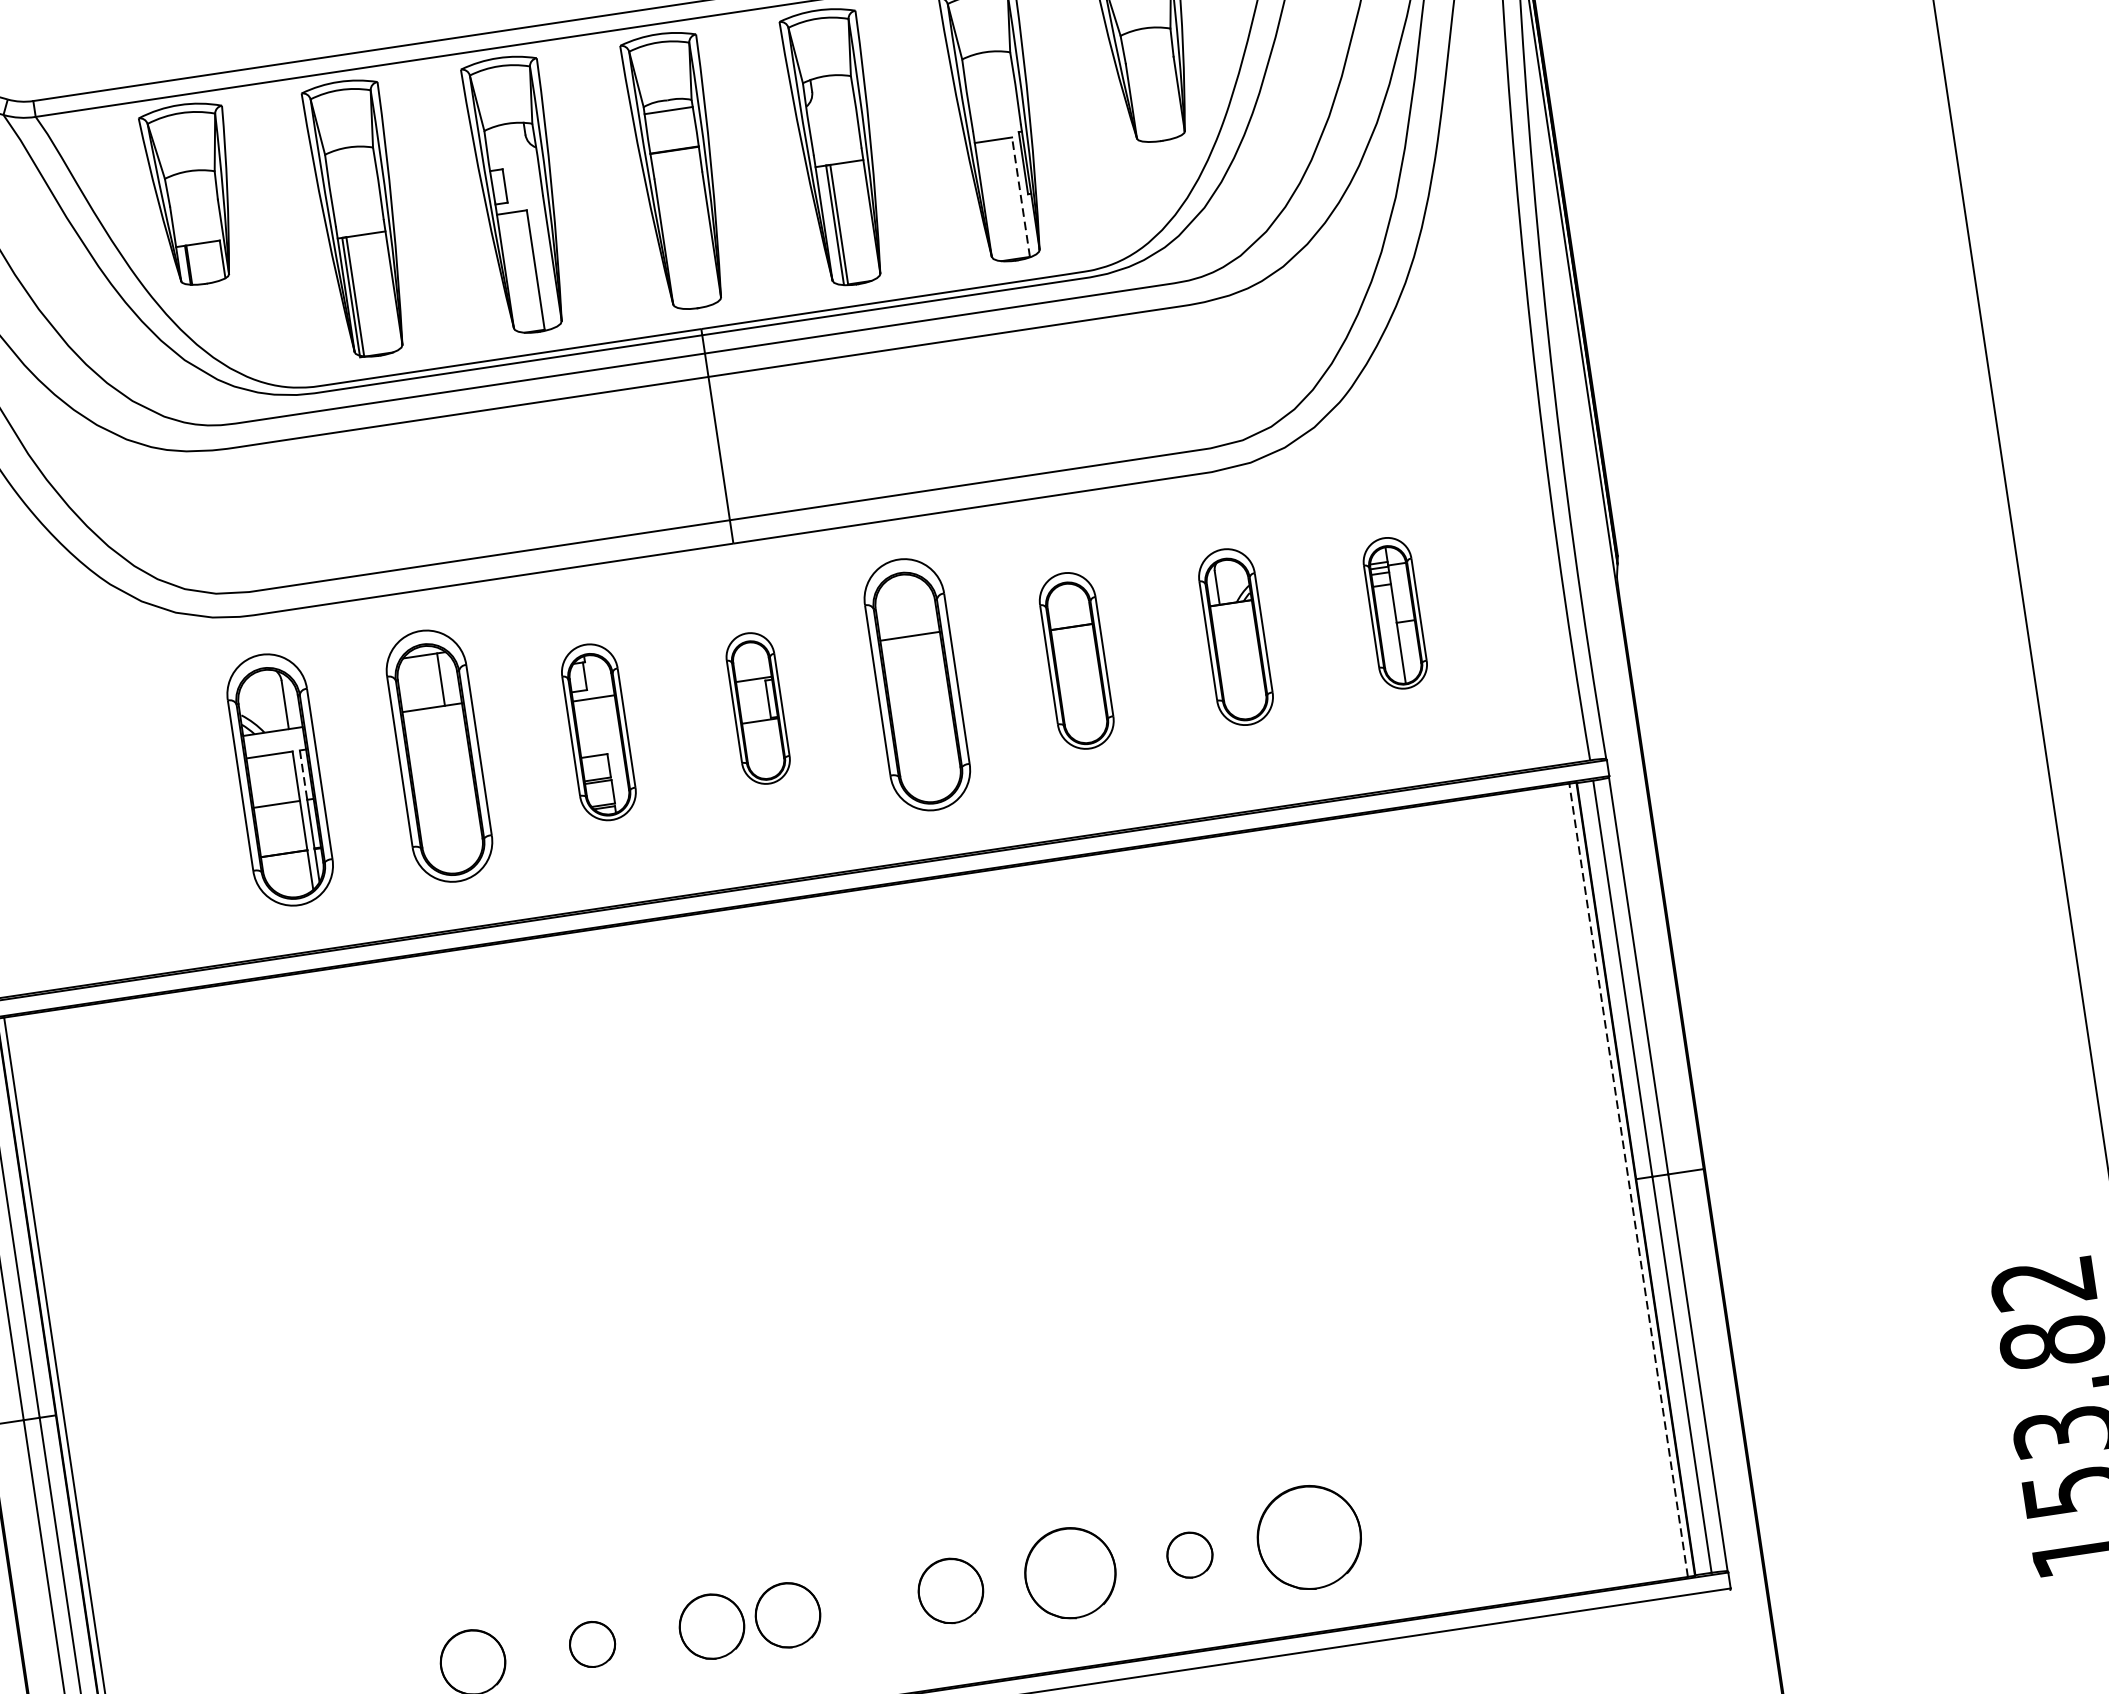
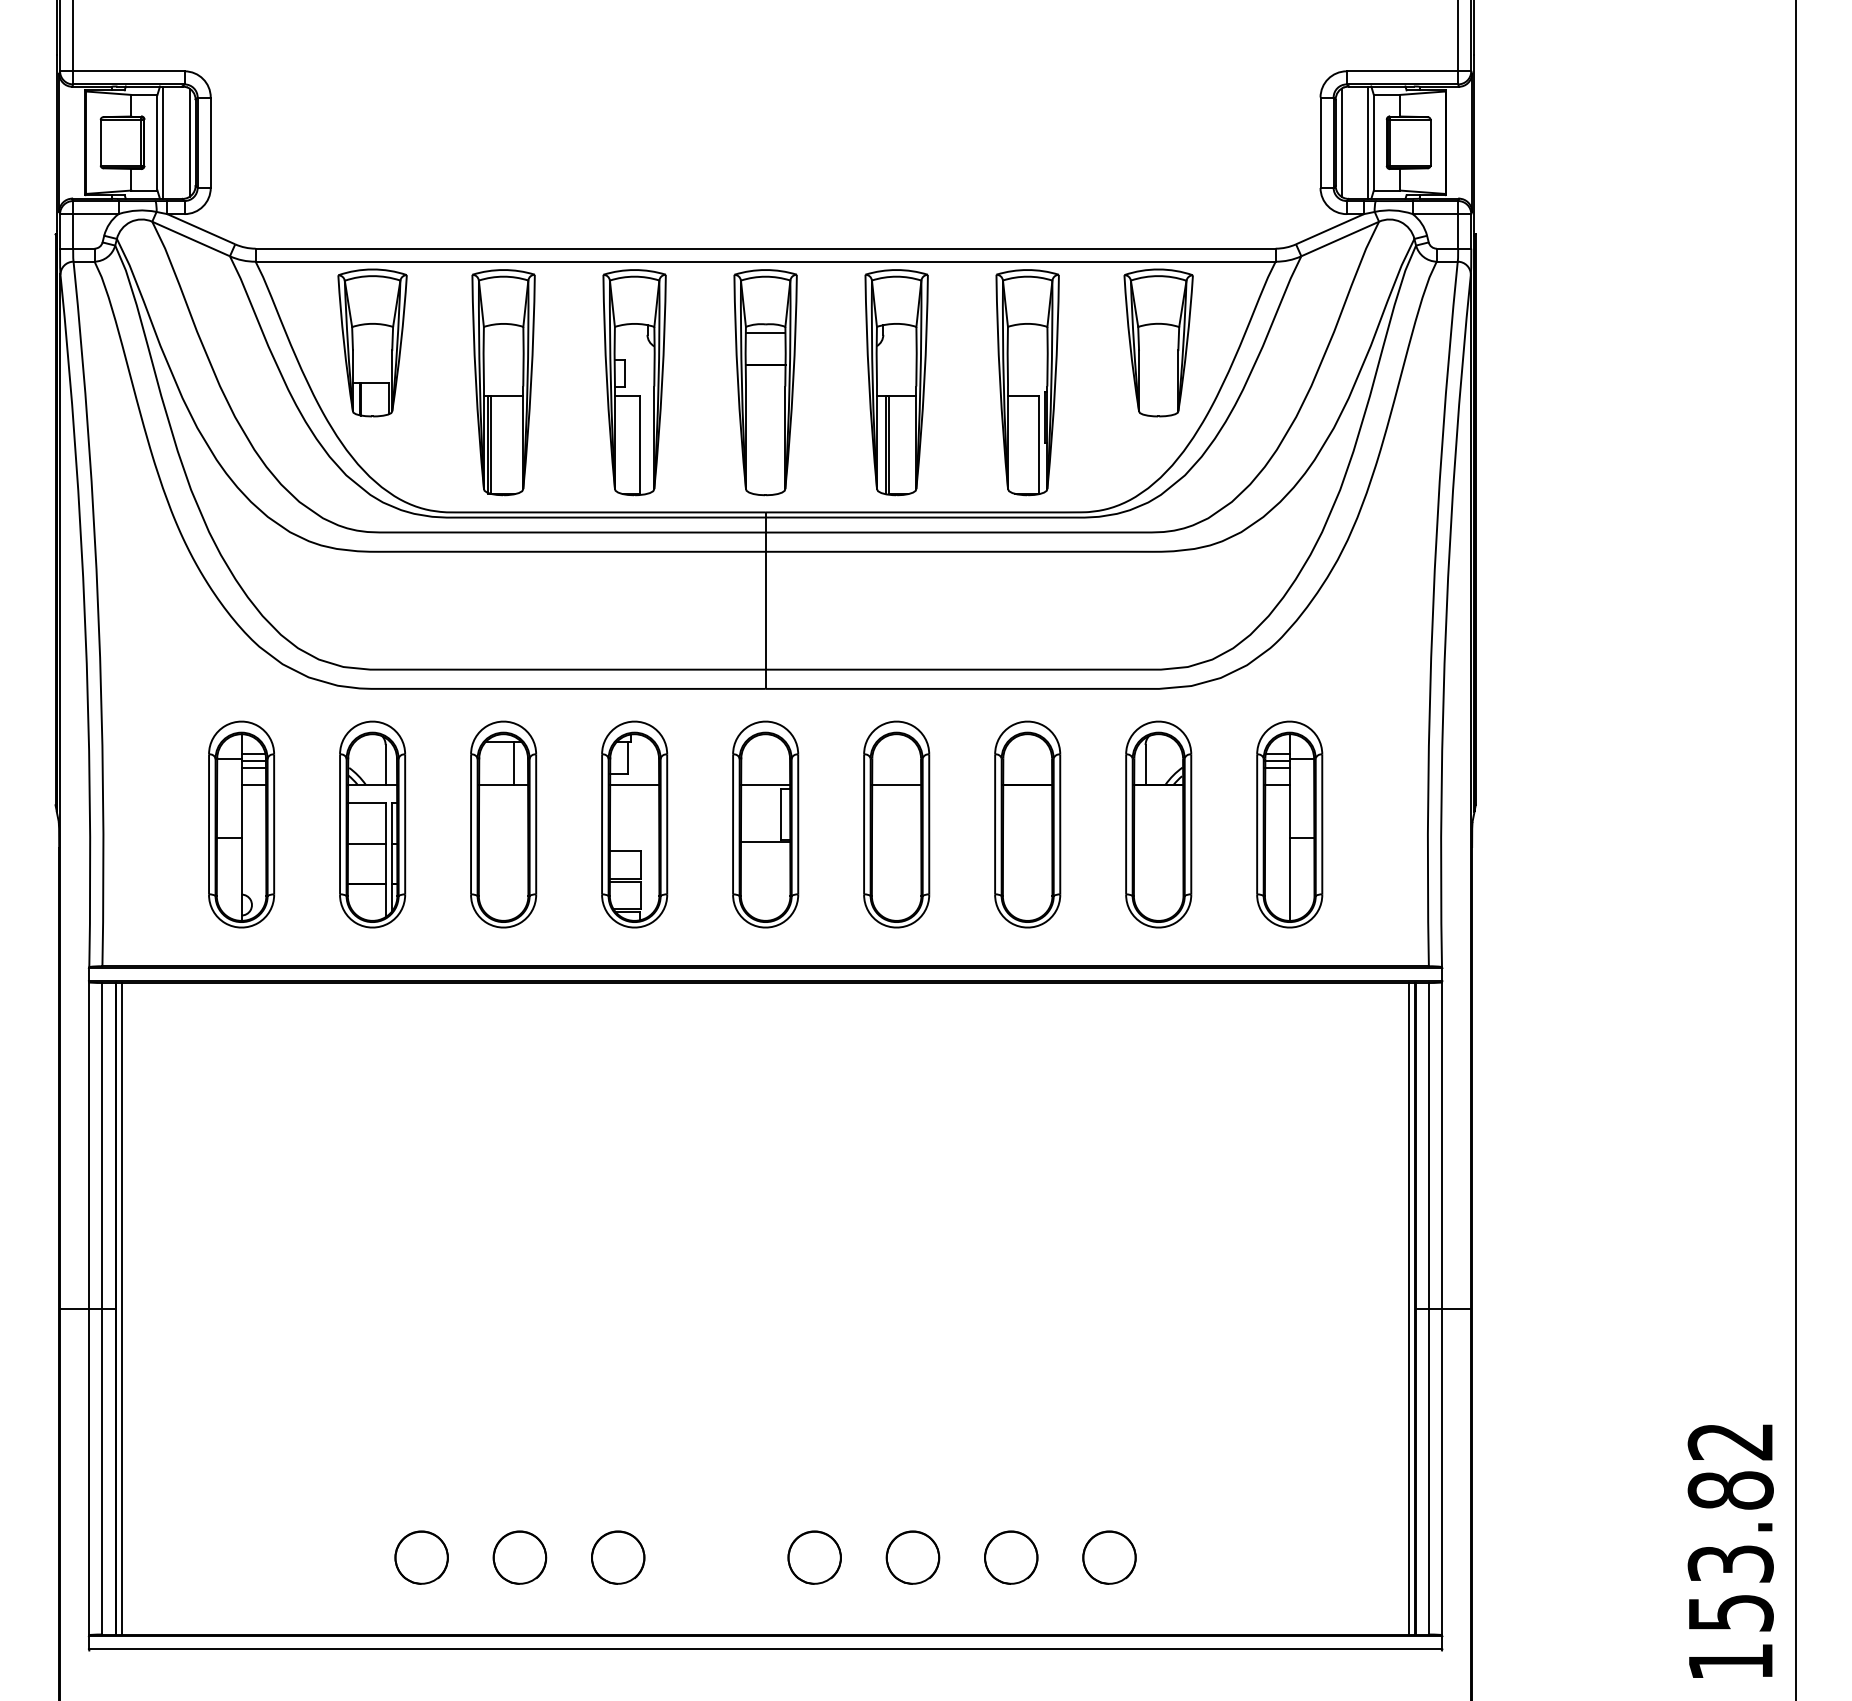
line: (1020, 196) -> (1038, 444), dashed -> solid
part: (1394, 613) -> (1289, 824), size x1.67
part: (1235, 637) -> (1158, 824), size x1.43
part: (1076, 660) -> (1027, 824), size x1.43
part: (757, 708) -> (765, 824), size x1.67
part: (598, 732) -> (634, 824), size x1.43
line: (304, 775) -> (392, 823), dashed -> solid
part: (120, 803) -> (241, 824), added
line: (1628, 1179) -> (1409, 1308), dashed -> solid
circle: (1309, 1537) -> (1109, 1557), size x0.62
circle: (1190, 1555) -> (1011, 1557), size x1.43
part: (1069, 1572) -> (912, 1557), size x0.71
circle: (787, 1615) -> (680, 1557), removed
part: (591, 1644) -> (519, 1557), size x1.43

